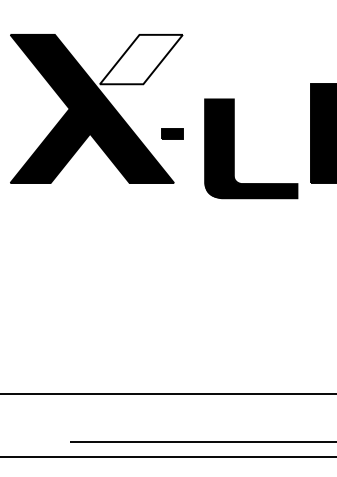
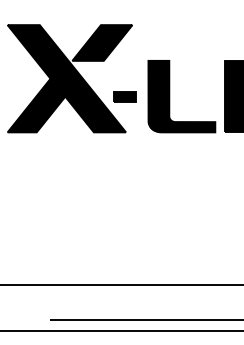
fill: (141, 58) -> (102, 42), added
part: (171, 133) -> (124, 96), size x1.43
part: (235, 148) -> (170, 96), moved

